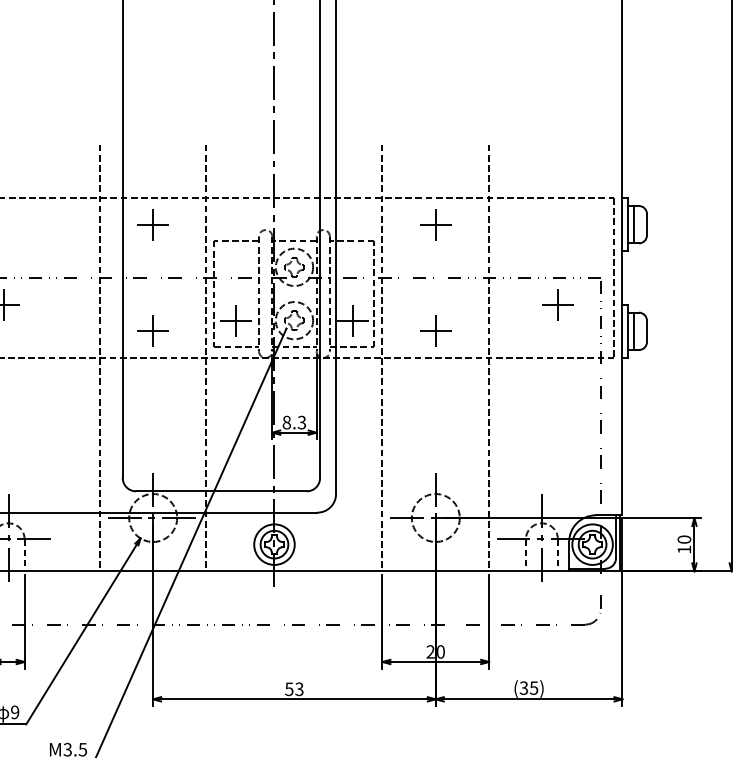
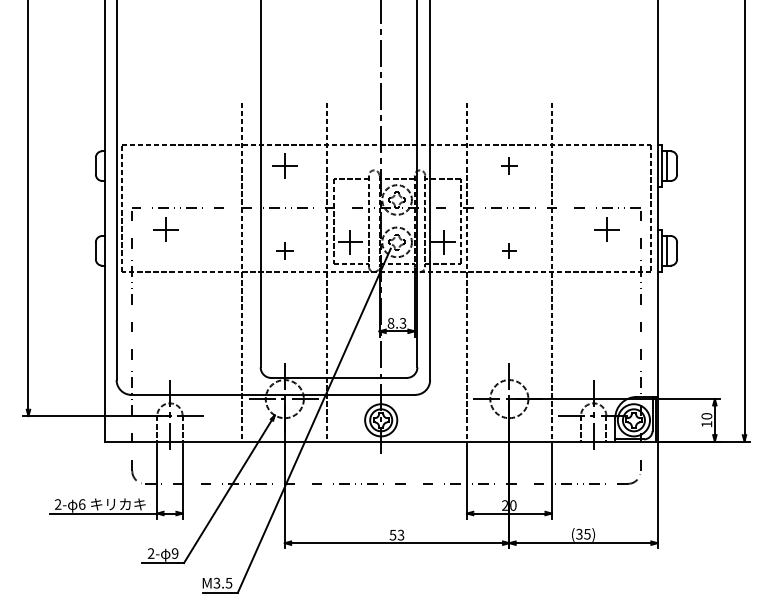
part: (435, 223) -> (509, 165), size x0.7
part: (152, 330) -> (284, 250), size x0.7
part: (435, 330) -> (509, 250), size x0.6

